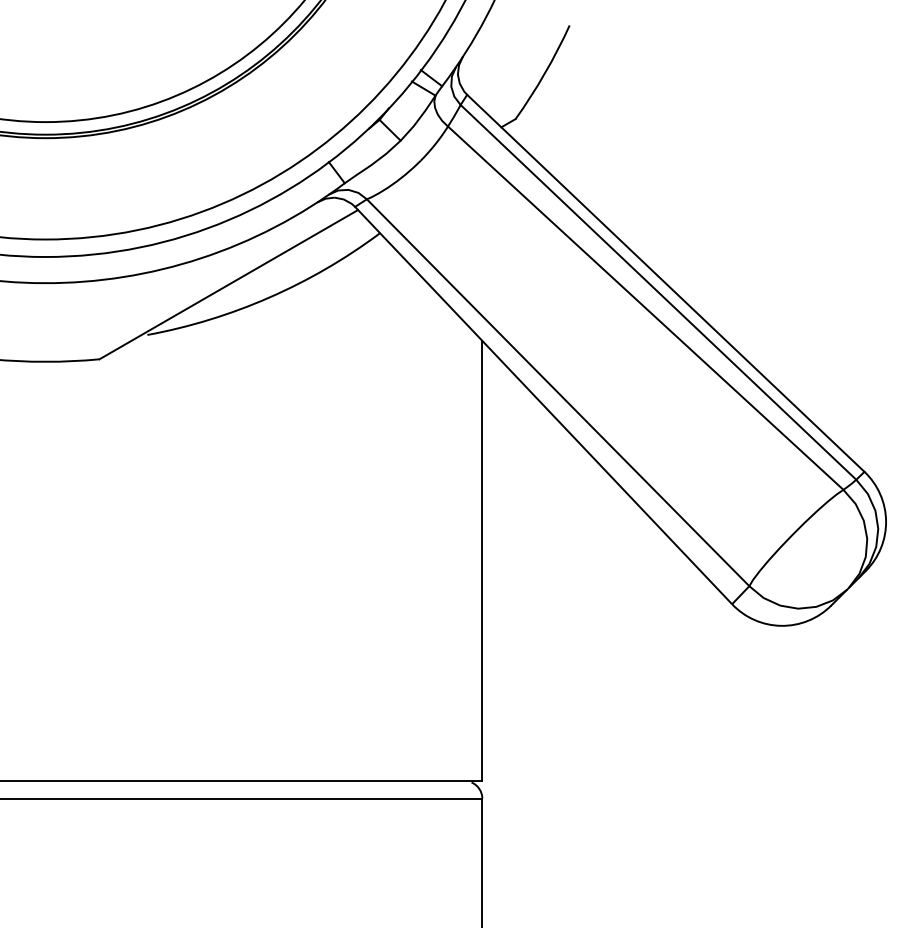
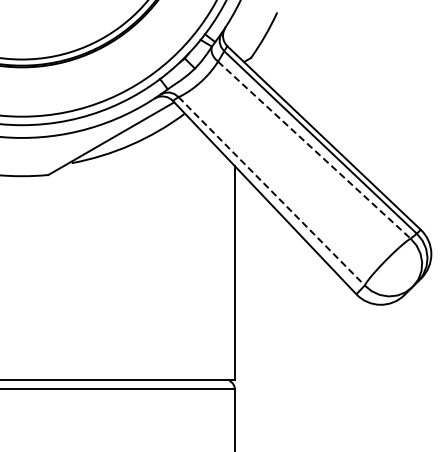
line: (646, 308) -> (314, 150), solid -> dashed
line: (559, 393) -> (272, 191), solid -> dashed

